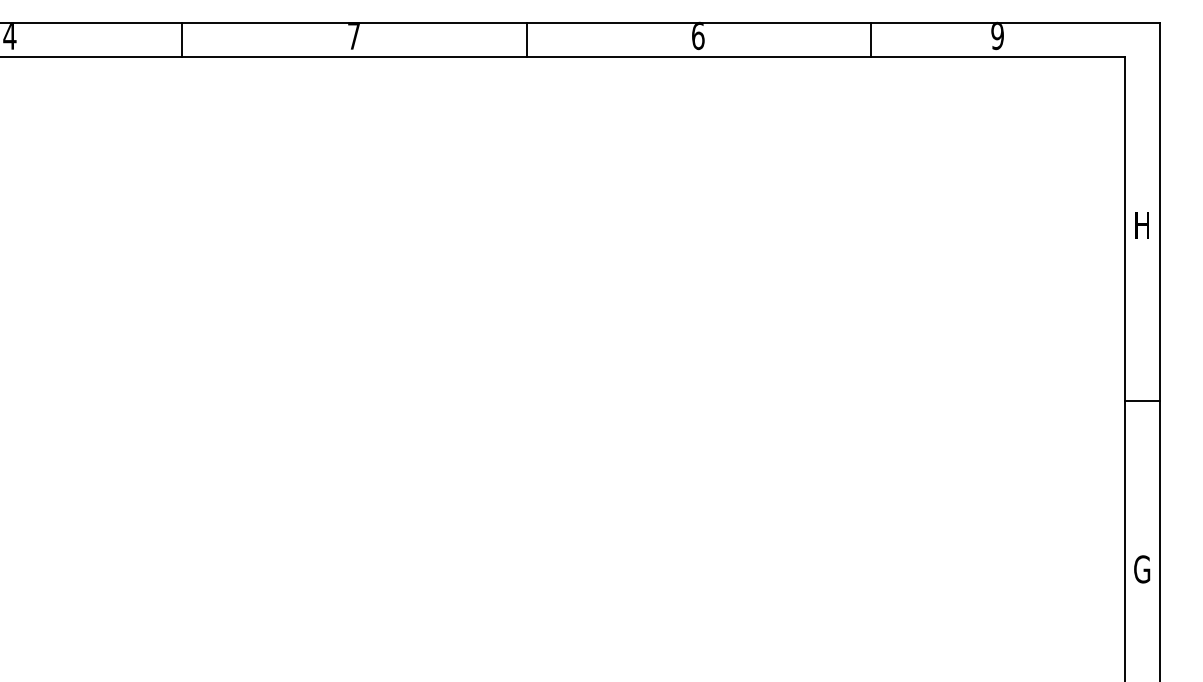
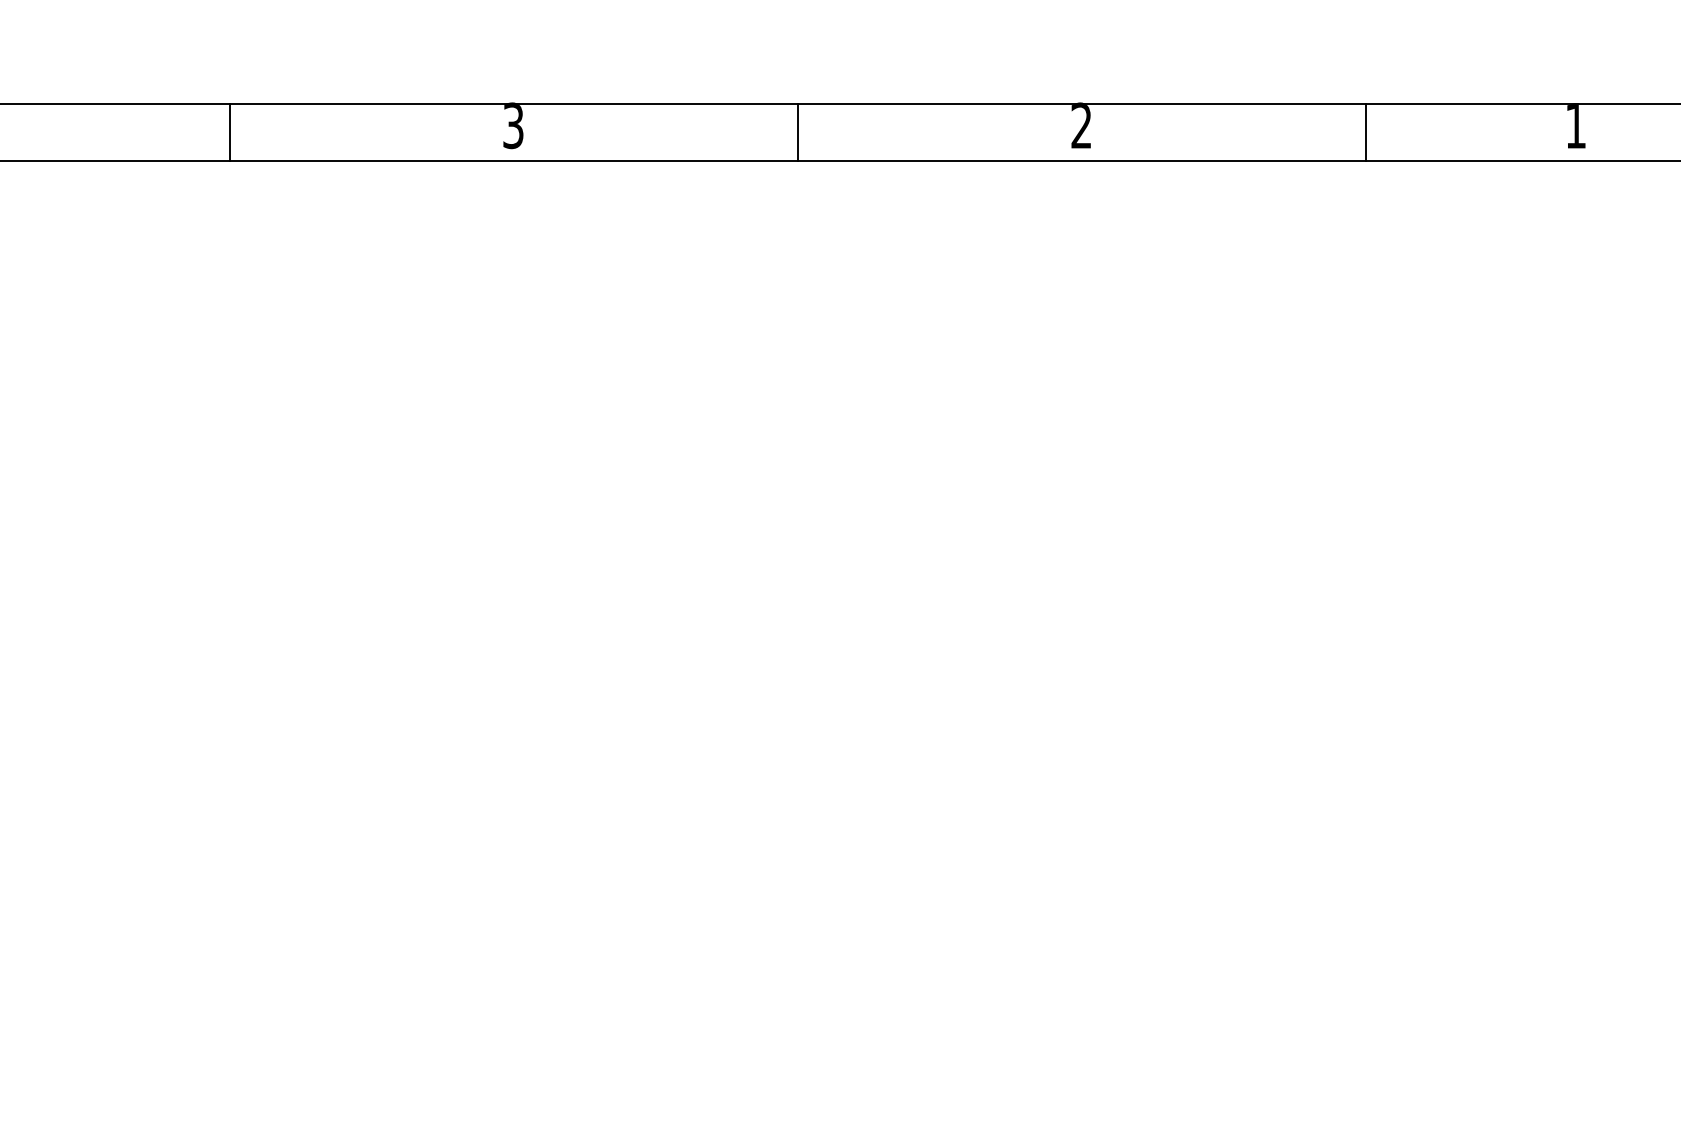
text: (354, 35) -> (514, 125), 7 -> 3
text: (698, 35) -> (1082, 125), 6 -> 2
text: (997, 35) -> (1575, 125), 9 -> 1

